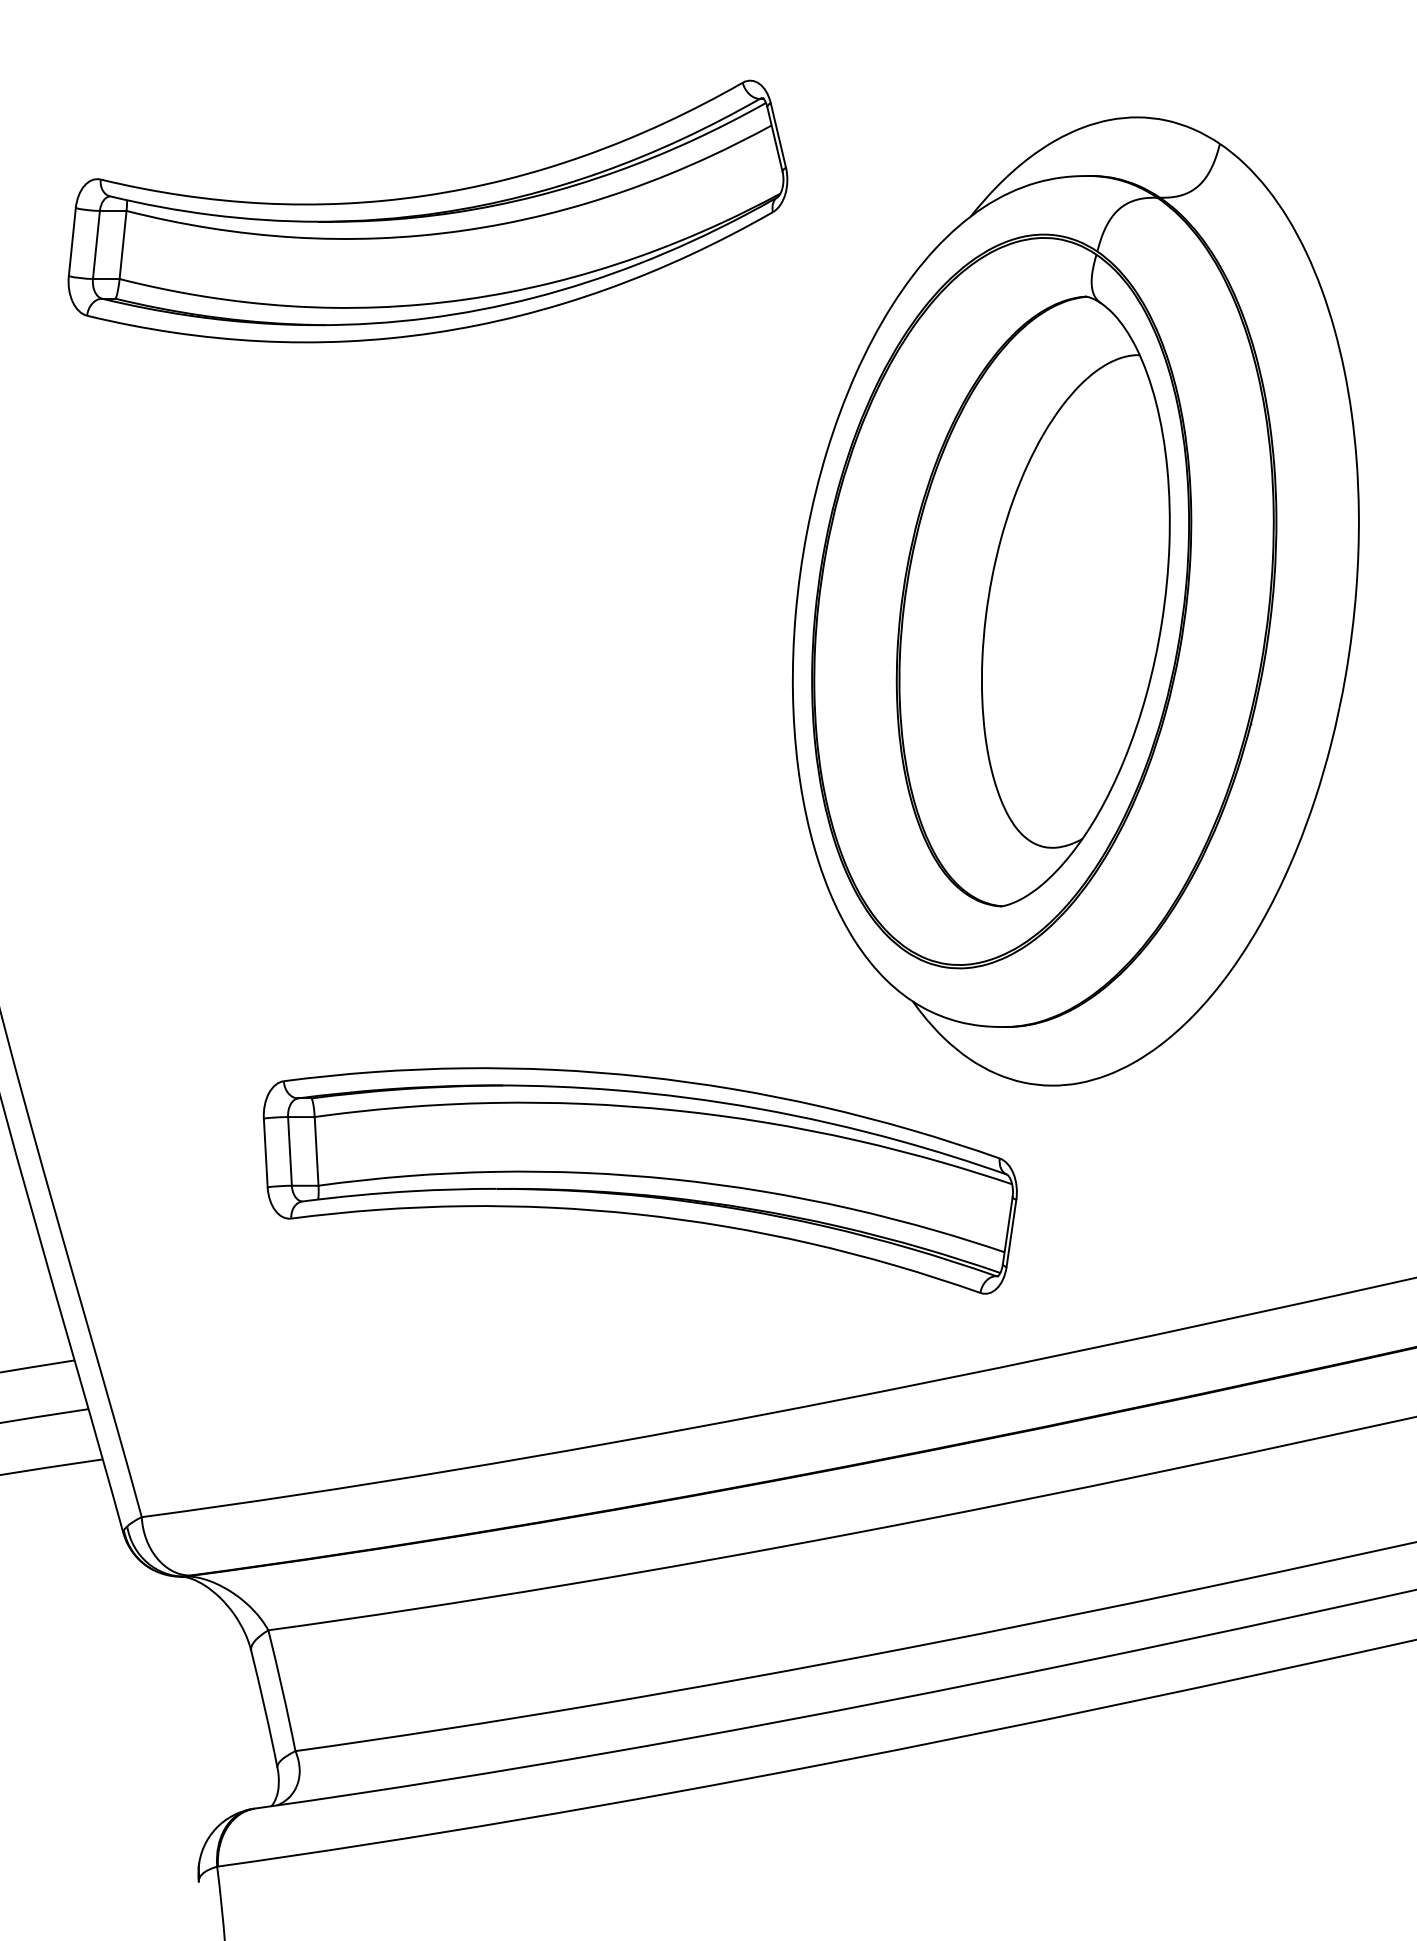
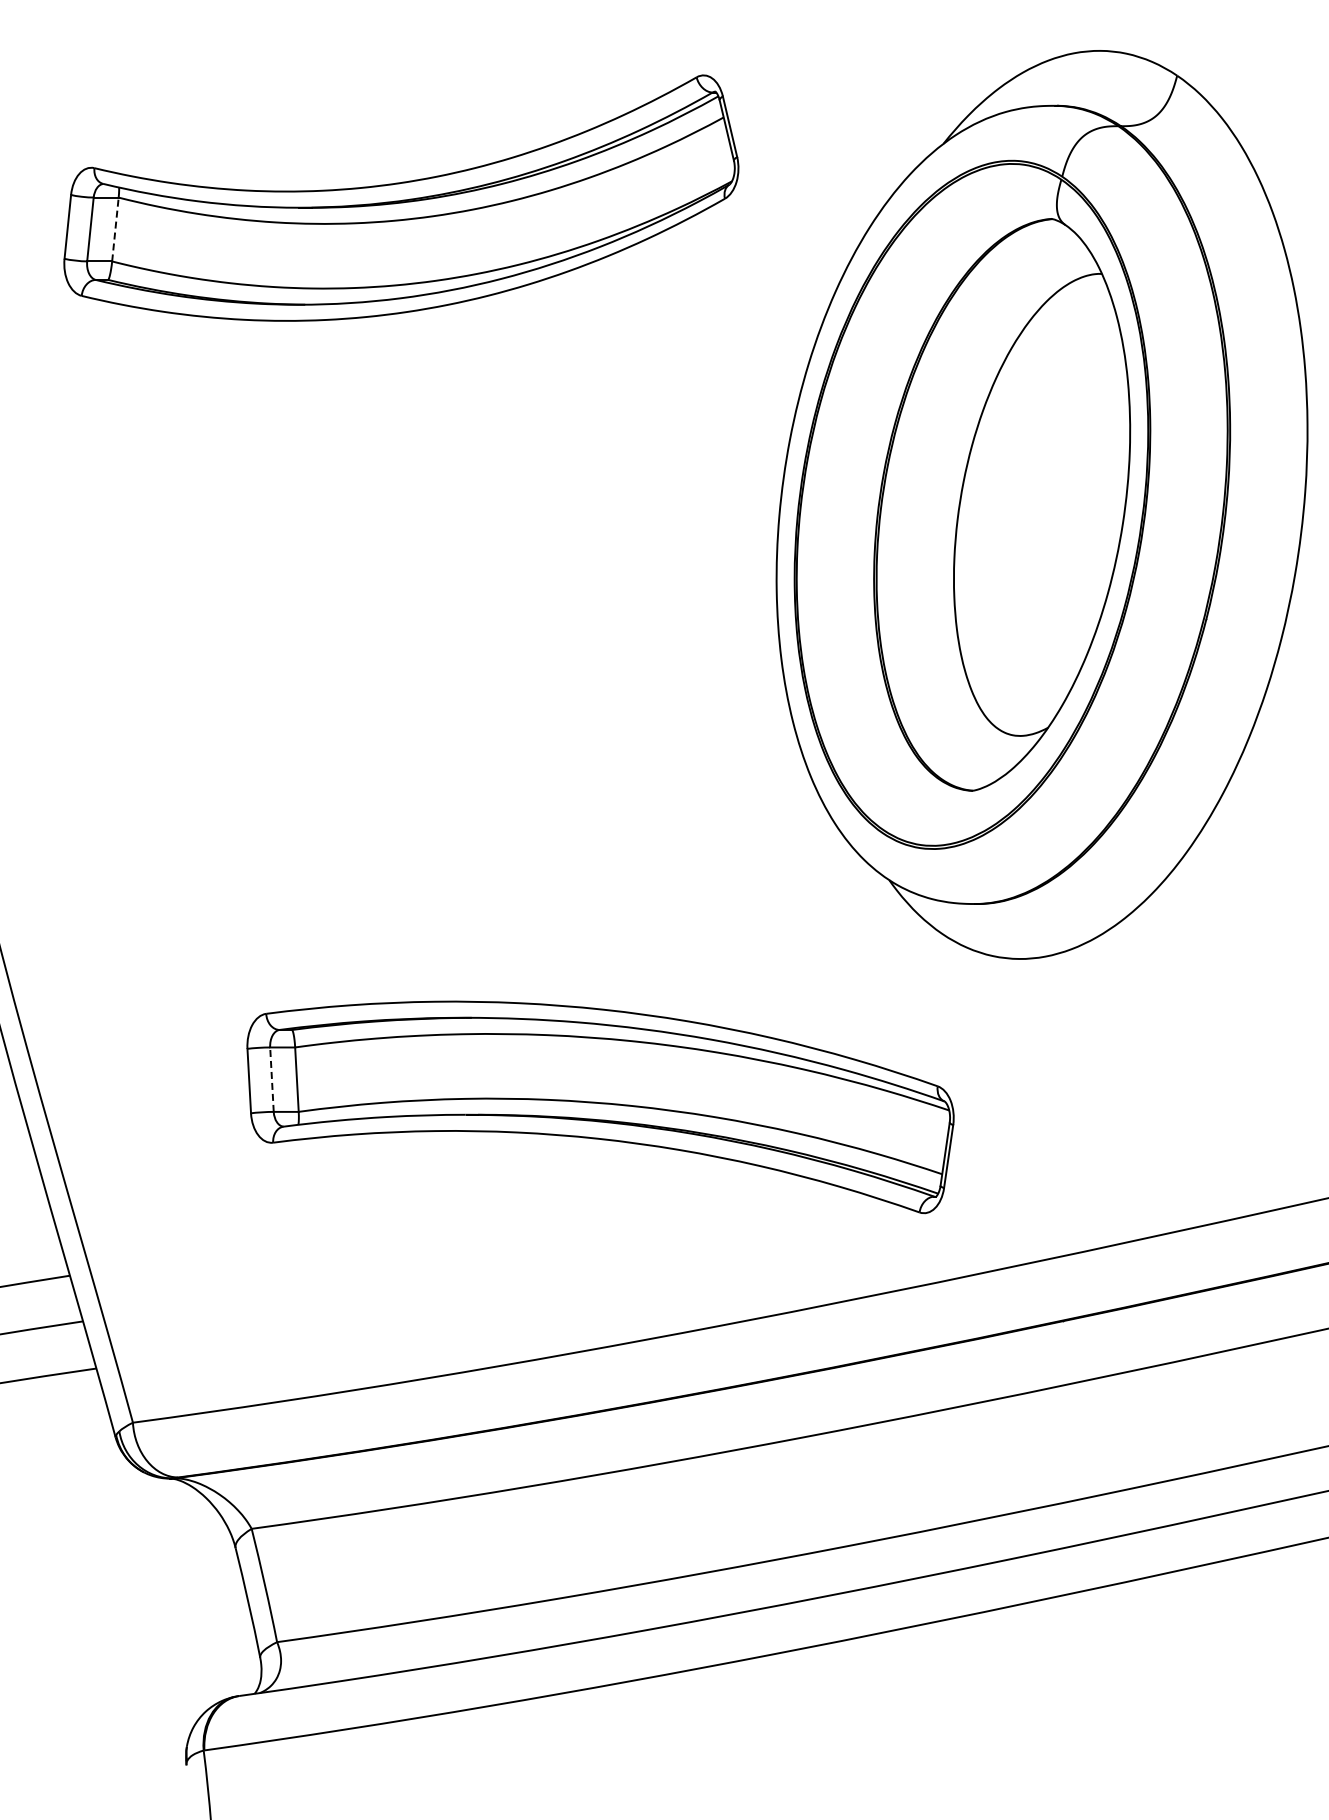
line: (123, 244) -> (115, 229), solid -> dashed
part: (1075, 601) -> (1041, 504), moved
line: (289, 1151) -> (271, 1079), solid -> dashed

